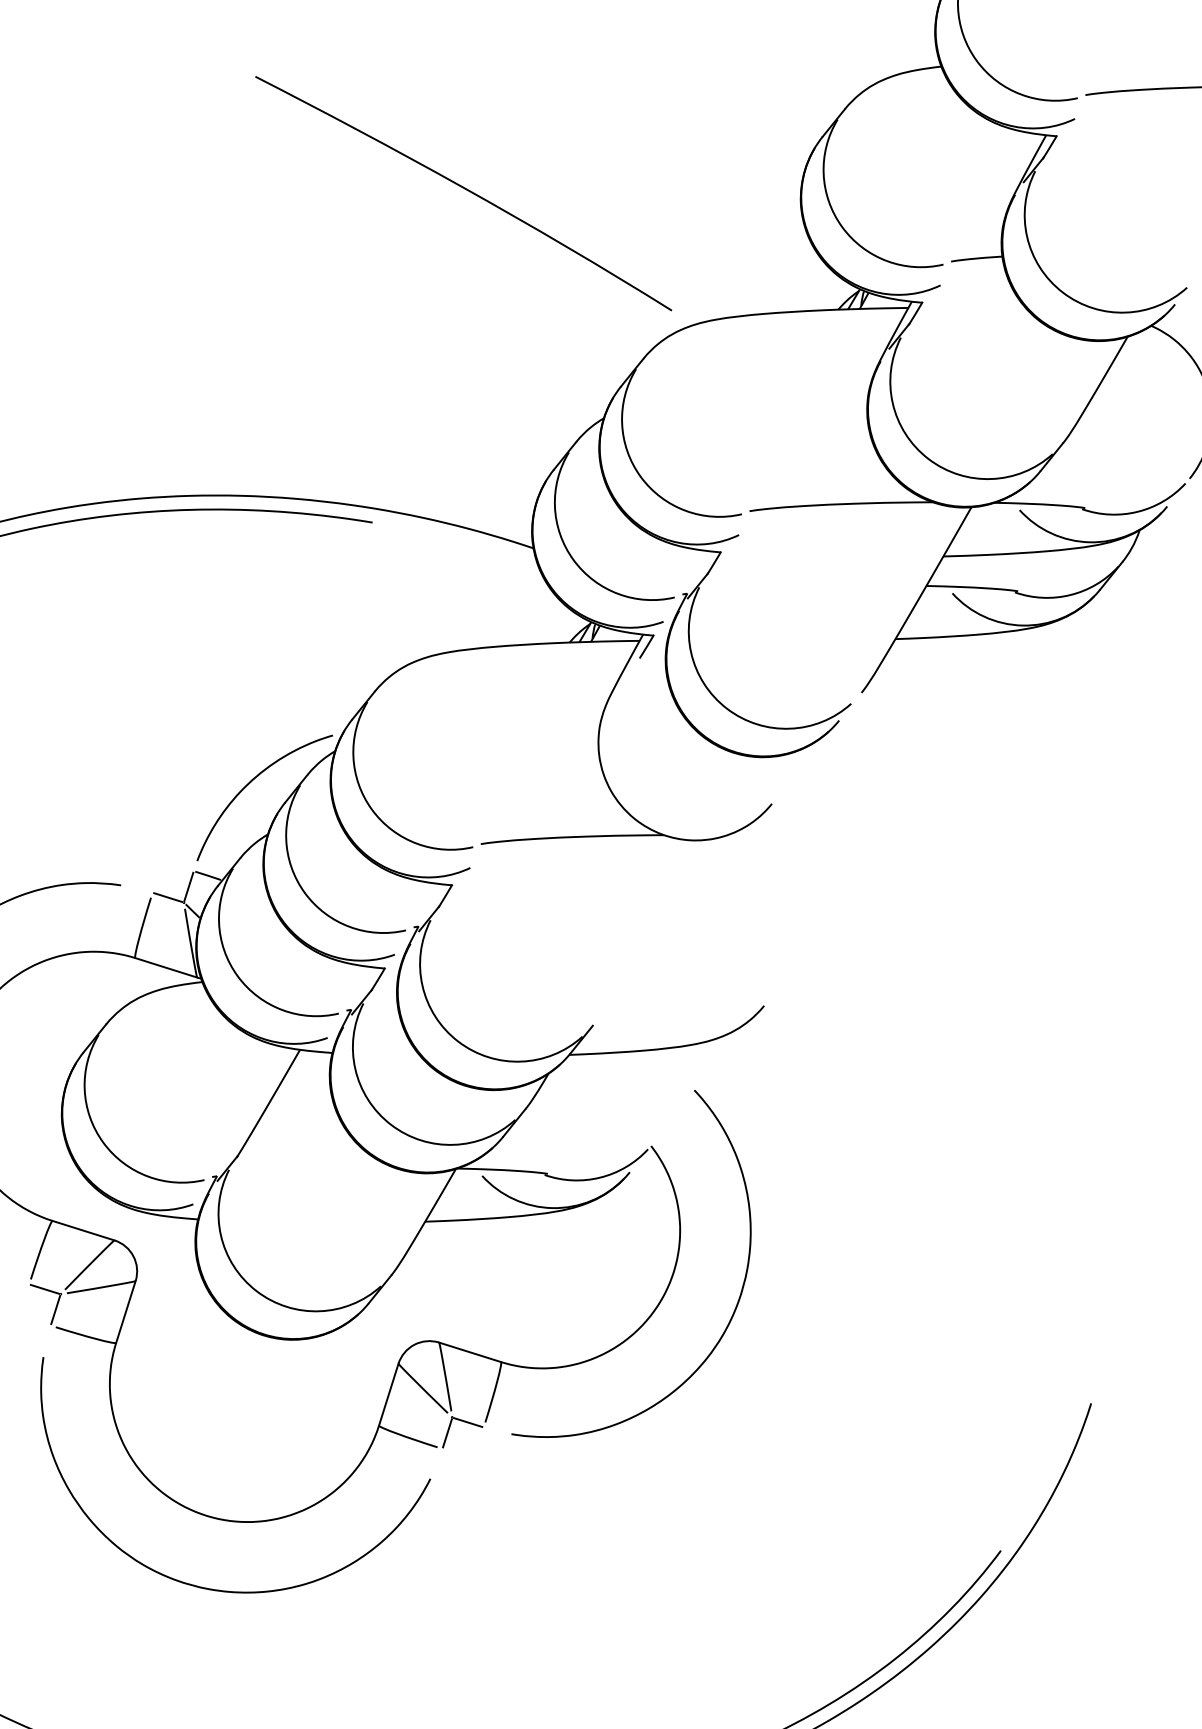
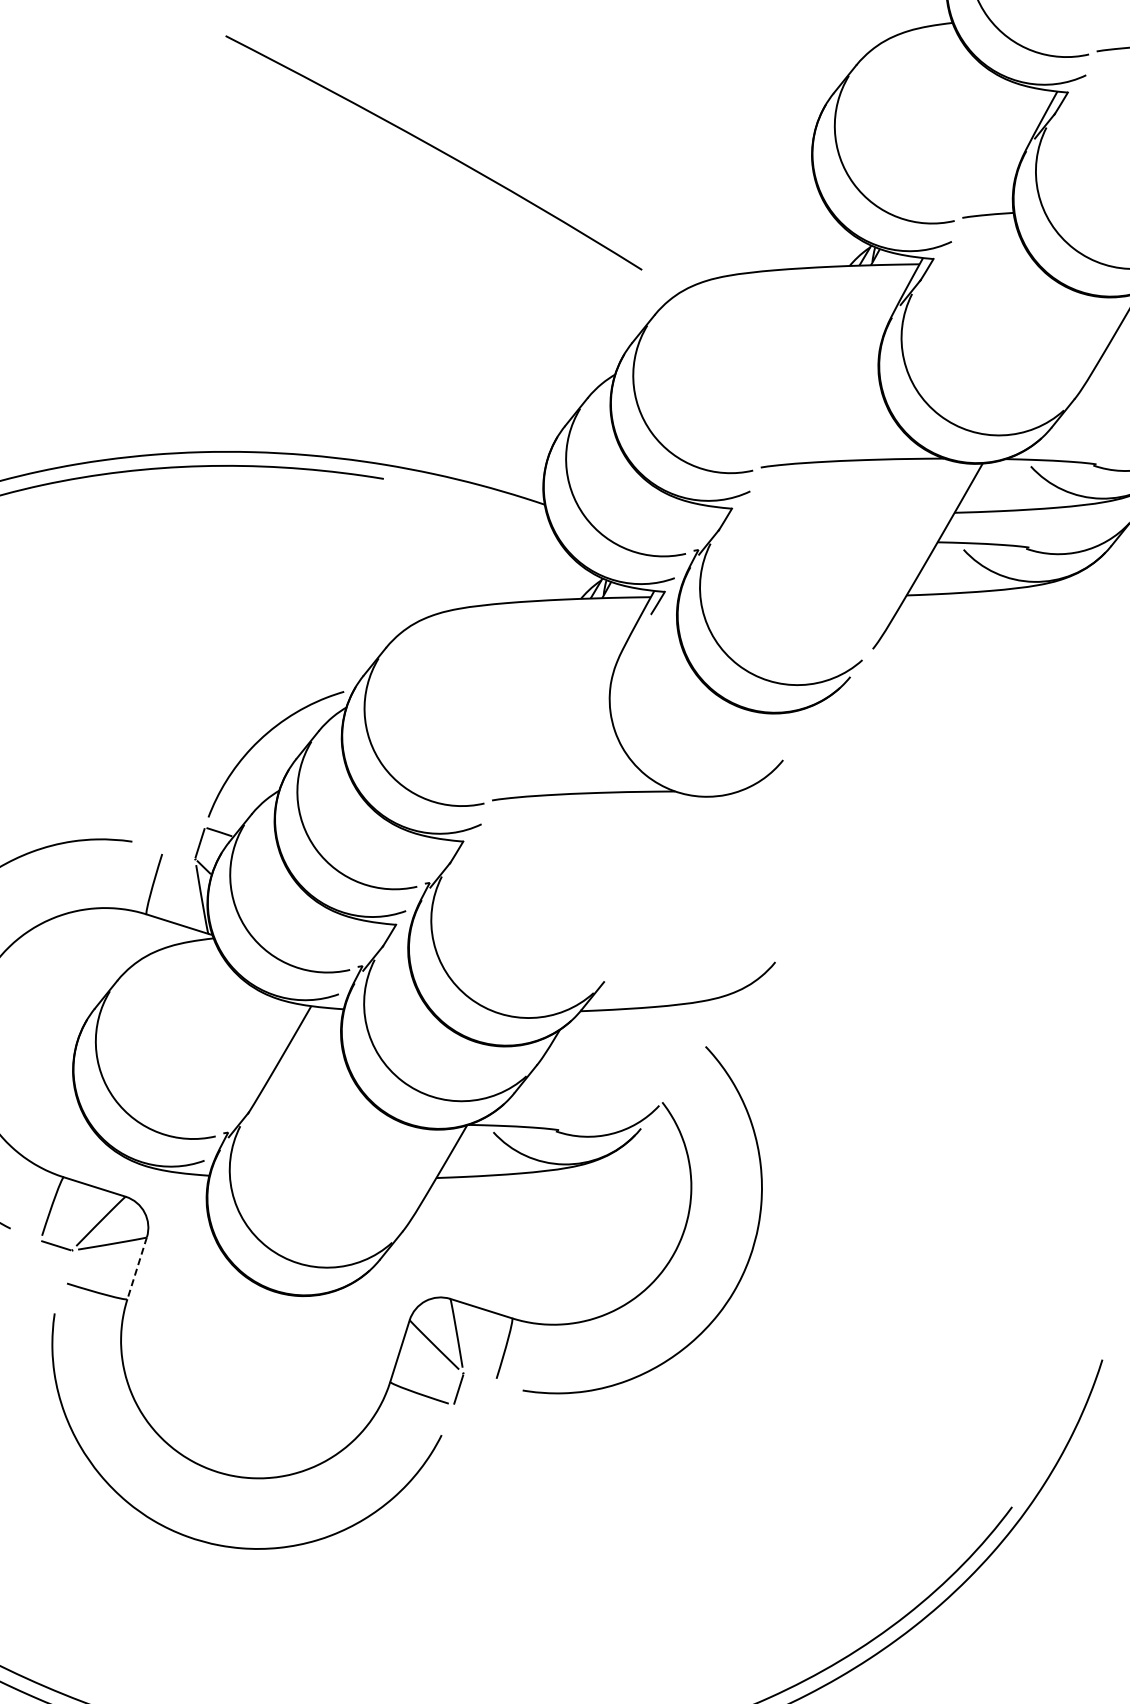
curve: (464, 189) -> (434, 148), moved
line: (168, 897) -> (179, 853), removed
line: (55, 1309) -> (66, 1265), removed
line: (125, 1312) -> (136, 1268), solid -> dashed
line: (467, 1422) -> (478, 1378), removed

